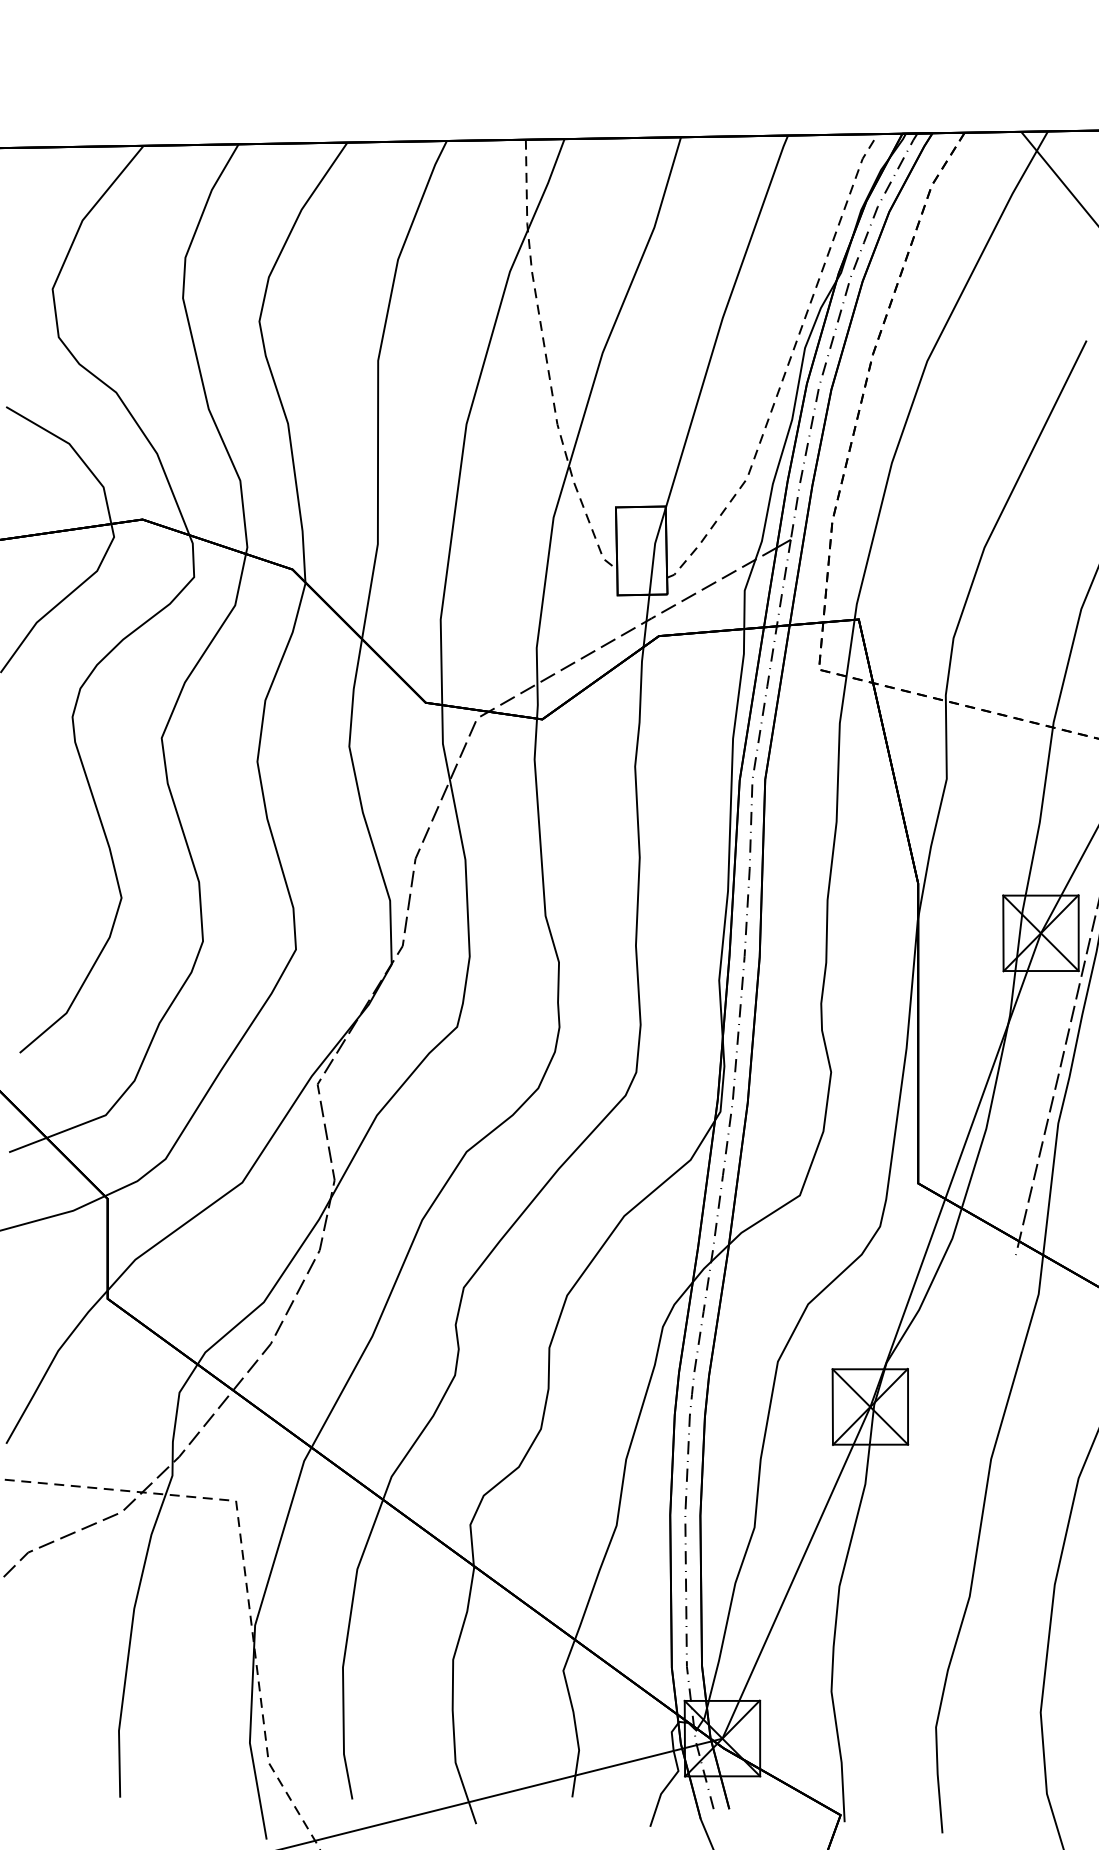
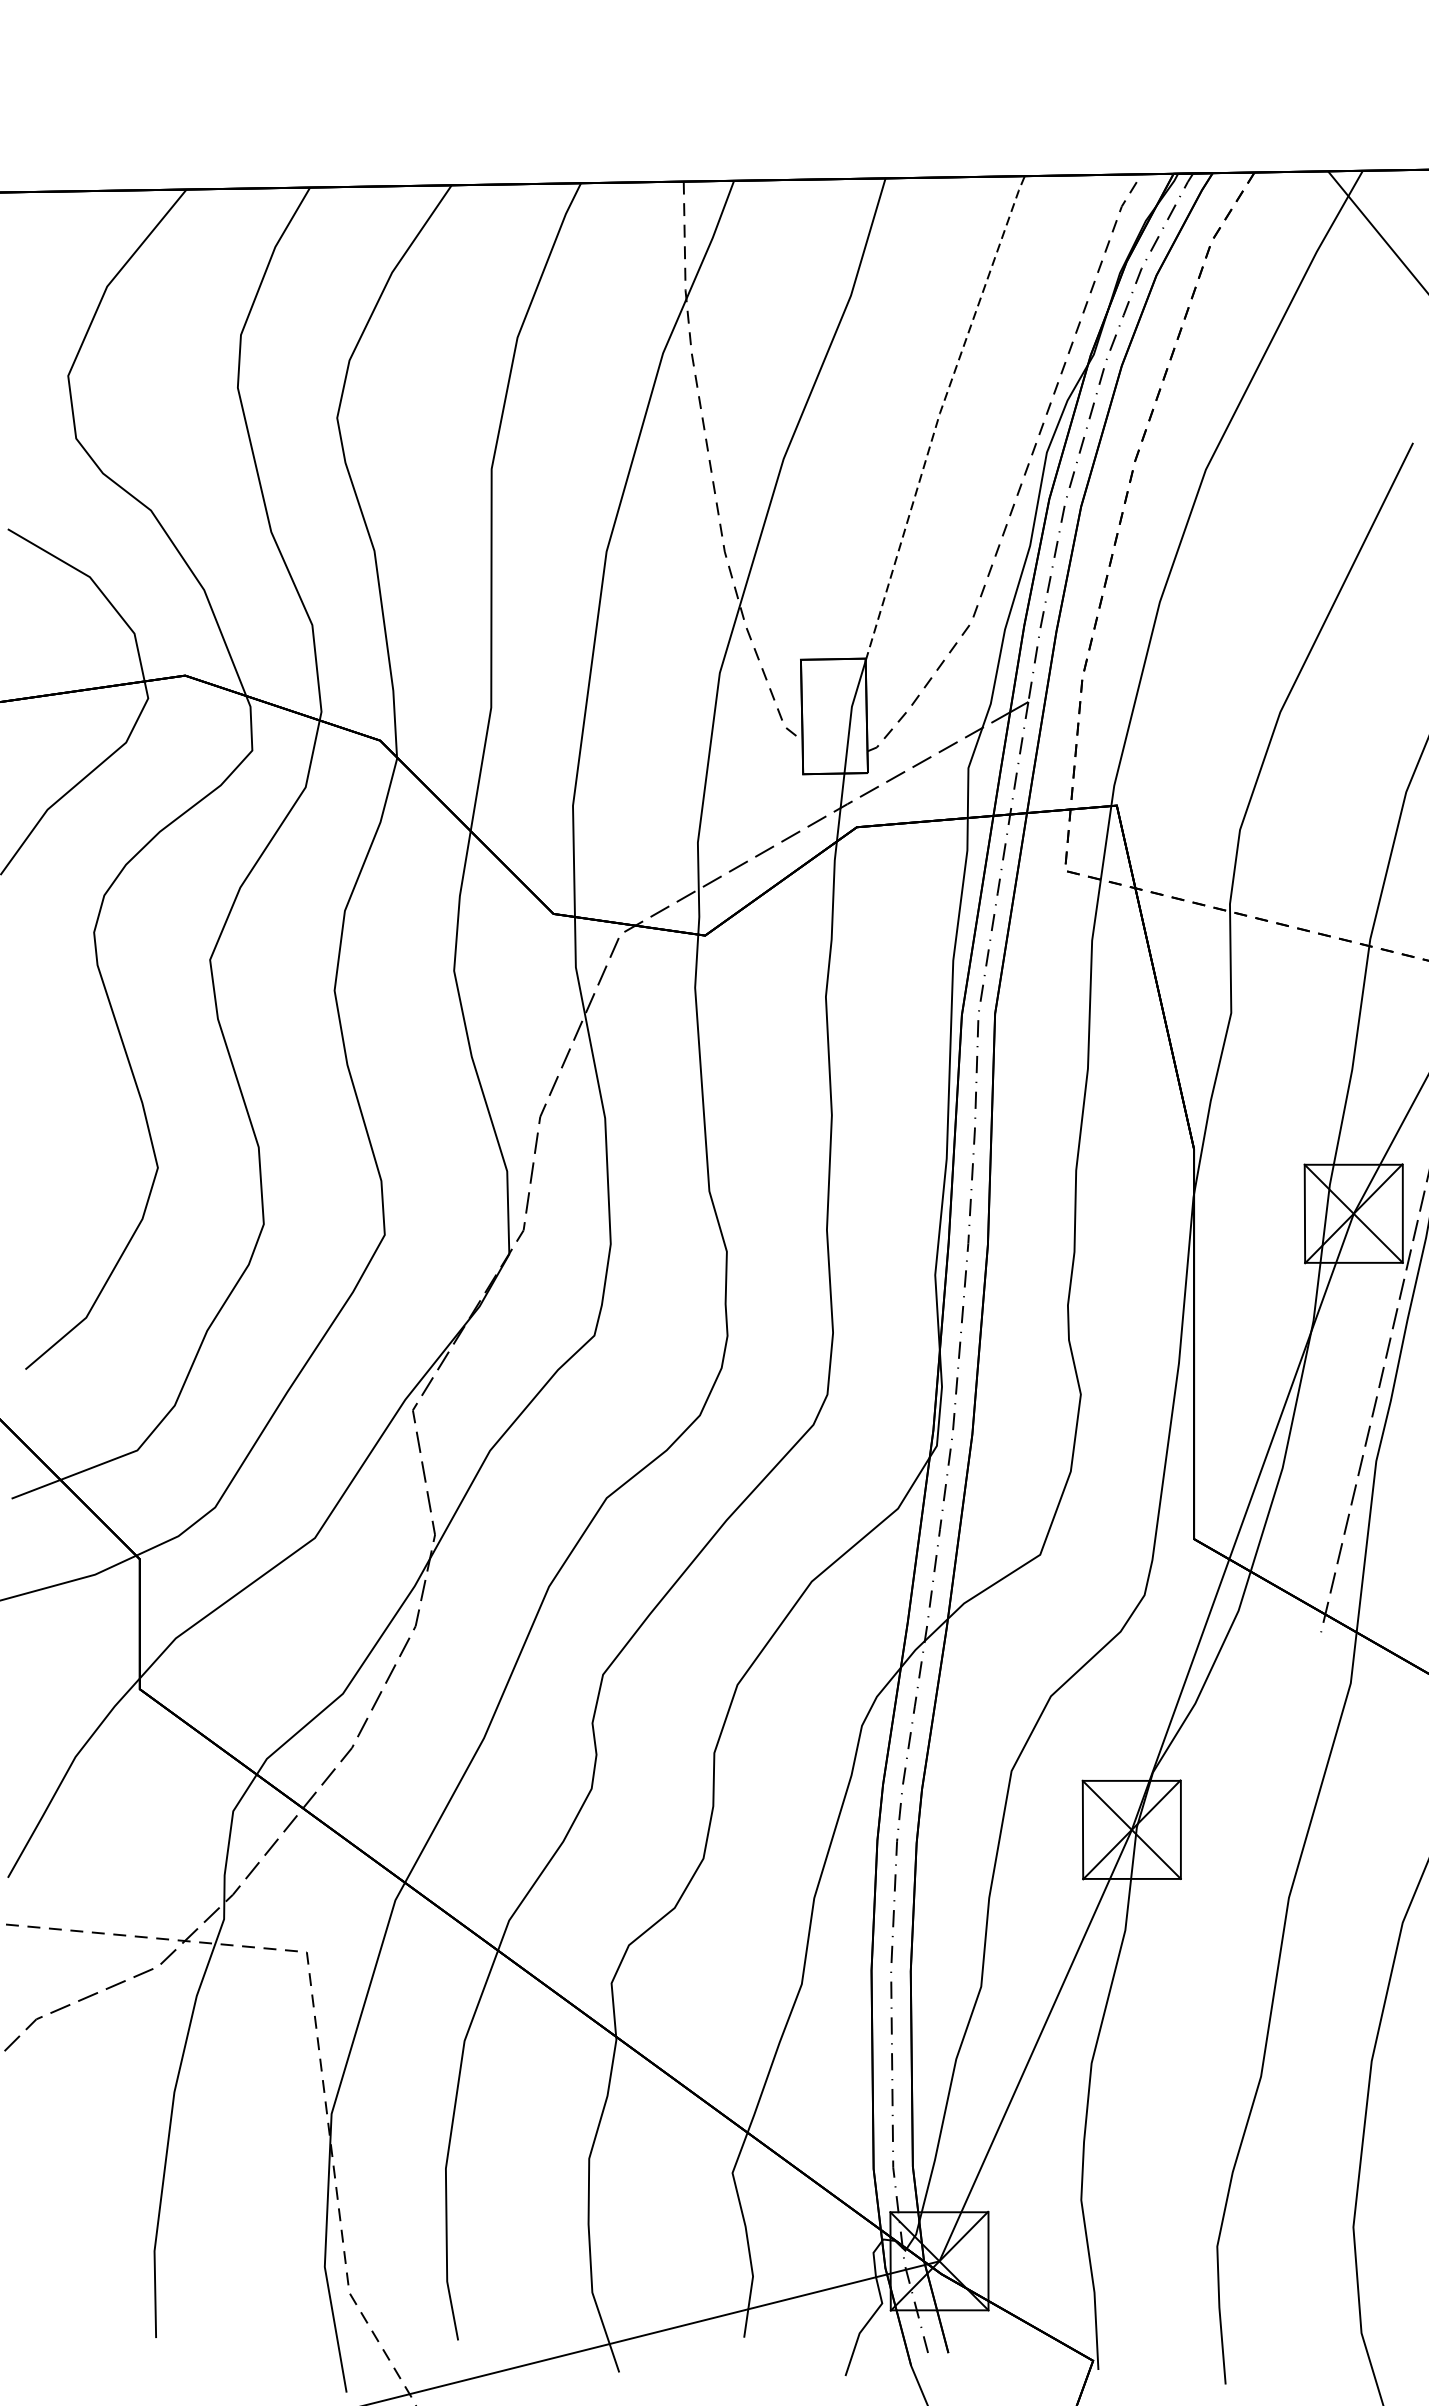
line: (722, 318) -> (939, 414), solid -> dashed

